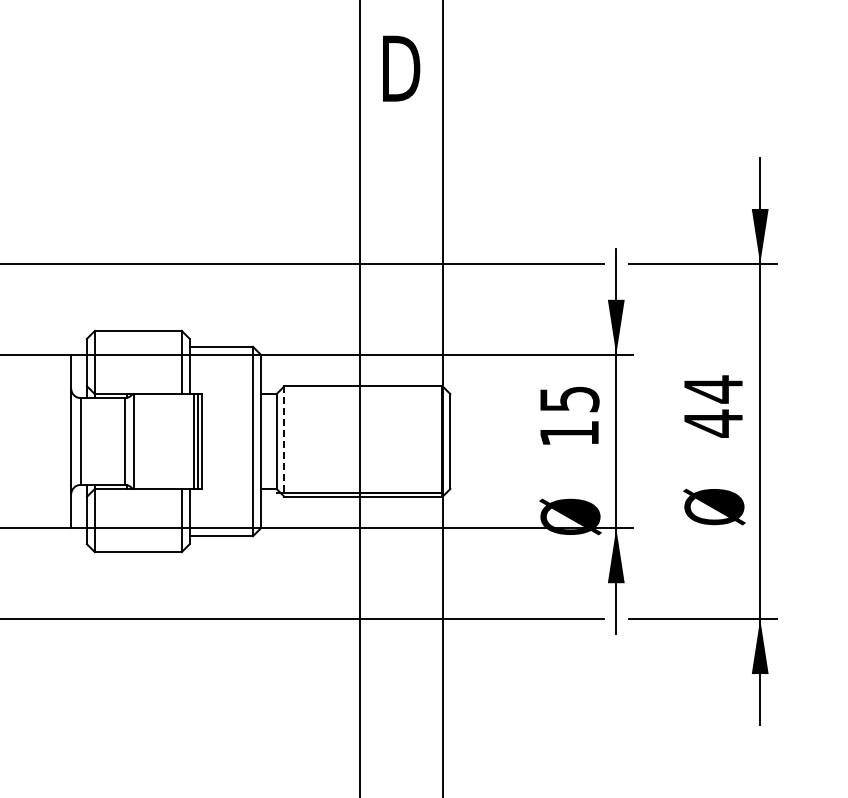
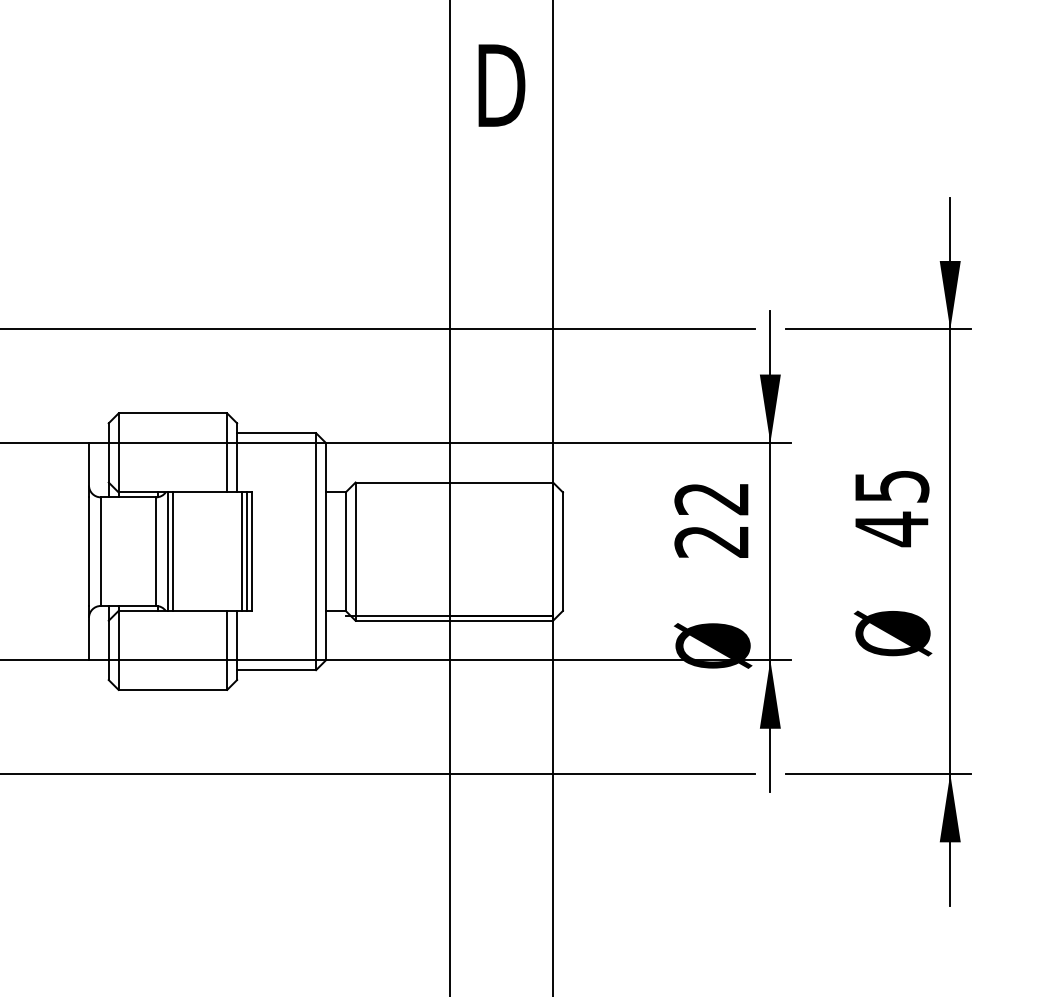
text: (713, 389) -> (891, 486), 44 -> 45
text: (569, 416) -> (711, 520), 15 -> 22
line: (138, 441) -> (173, 551), added
line: (284, 442) -> (355, 552), dashed -> solid

